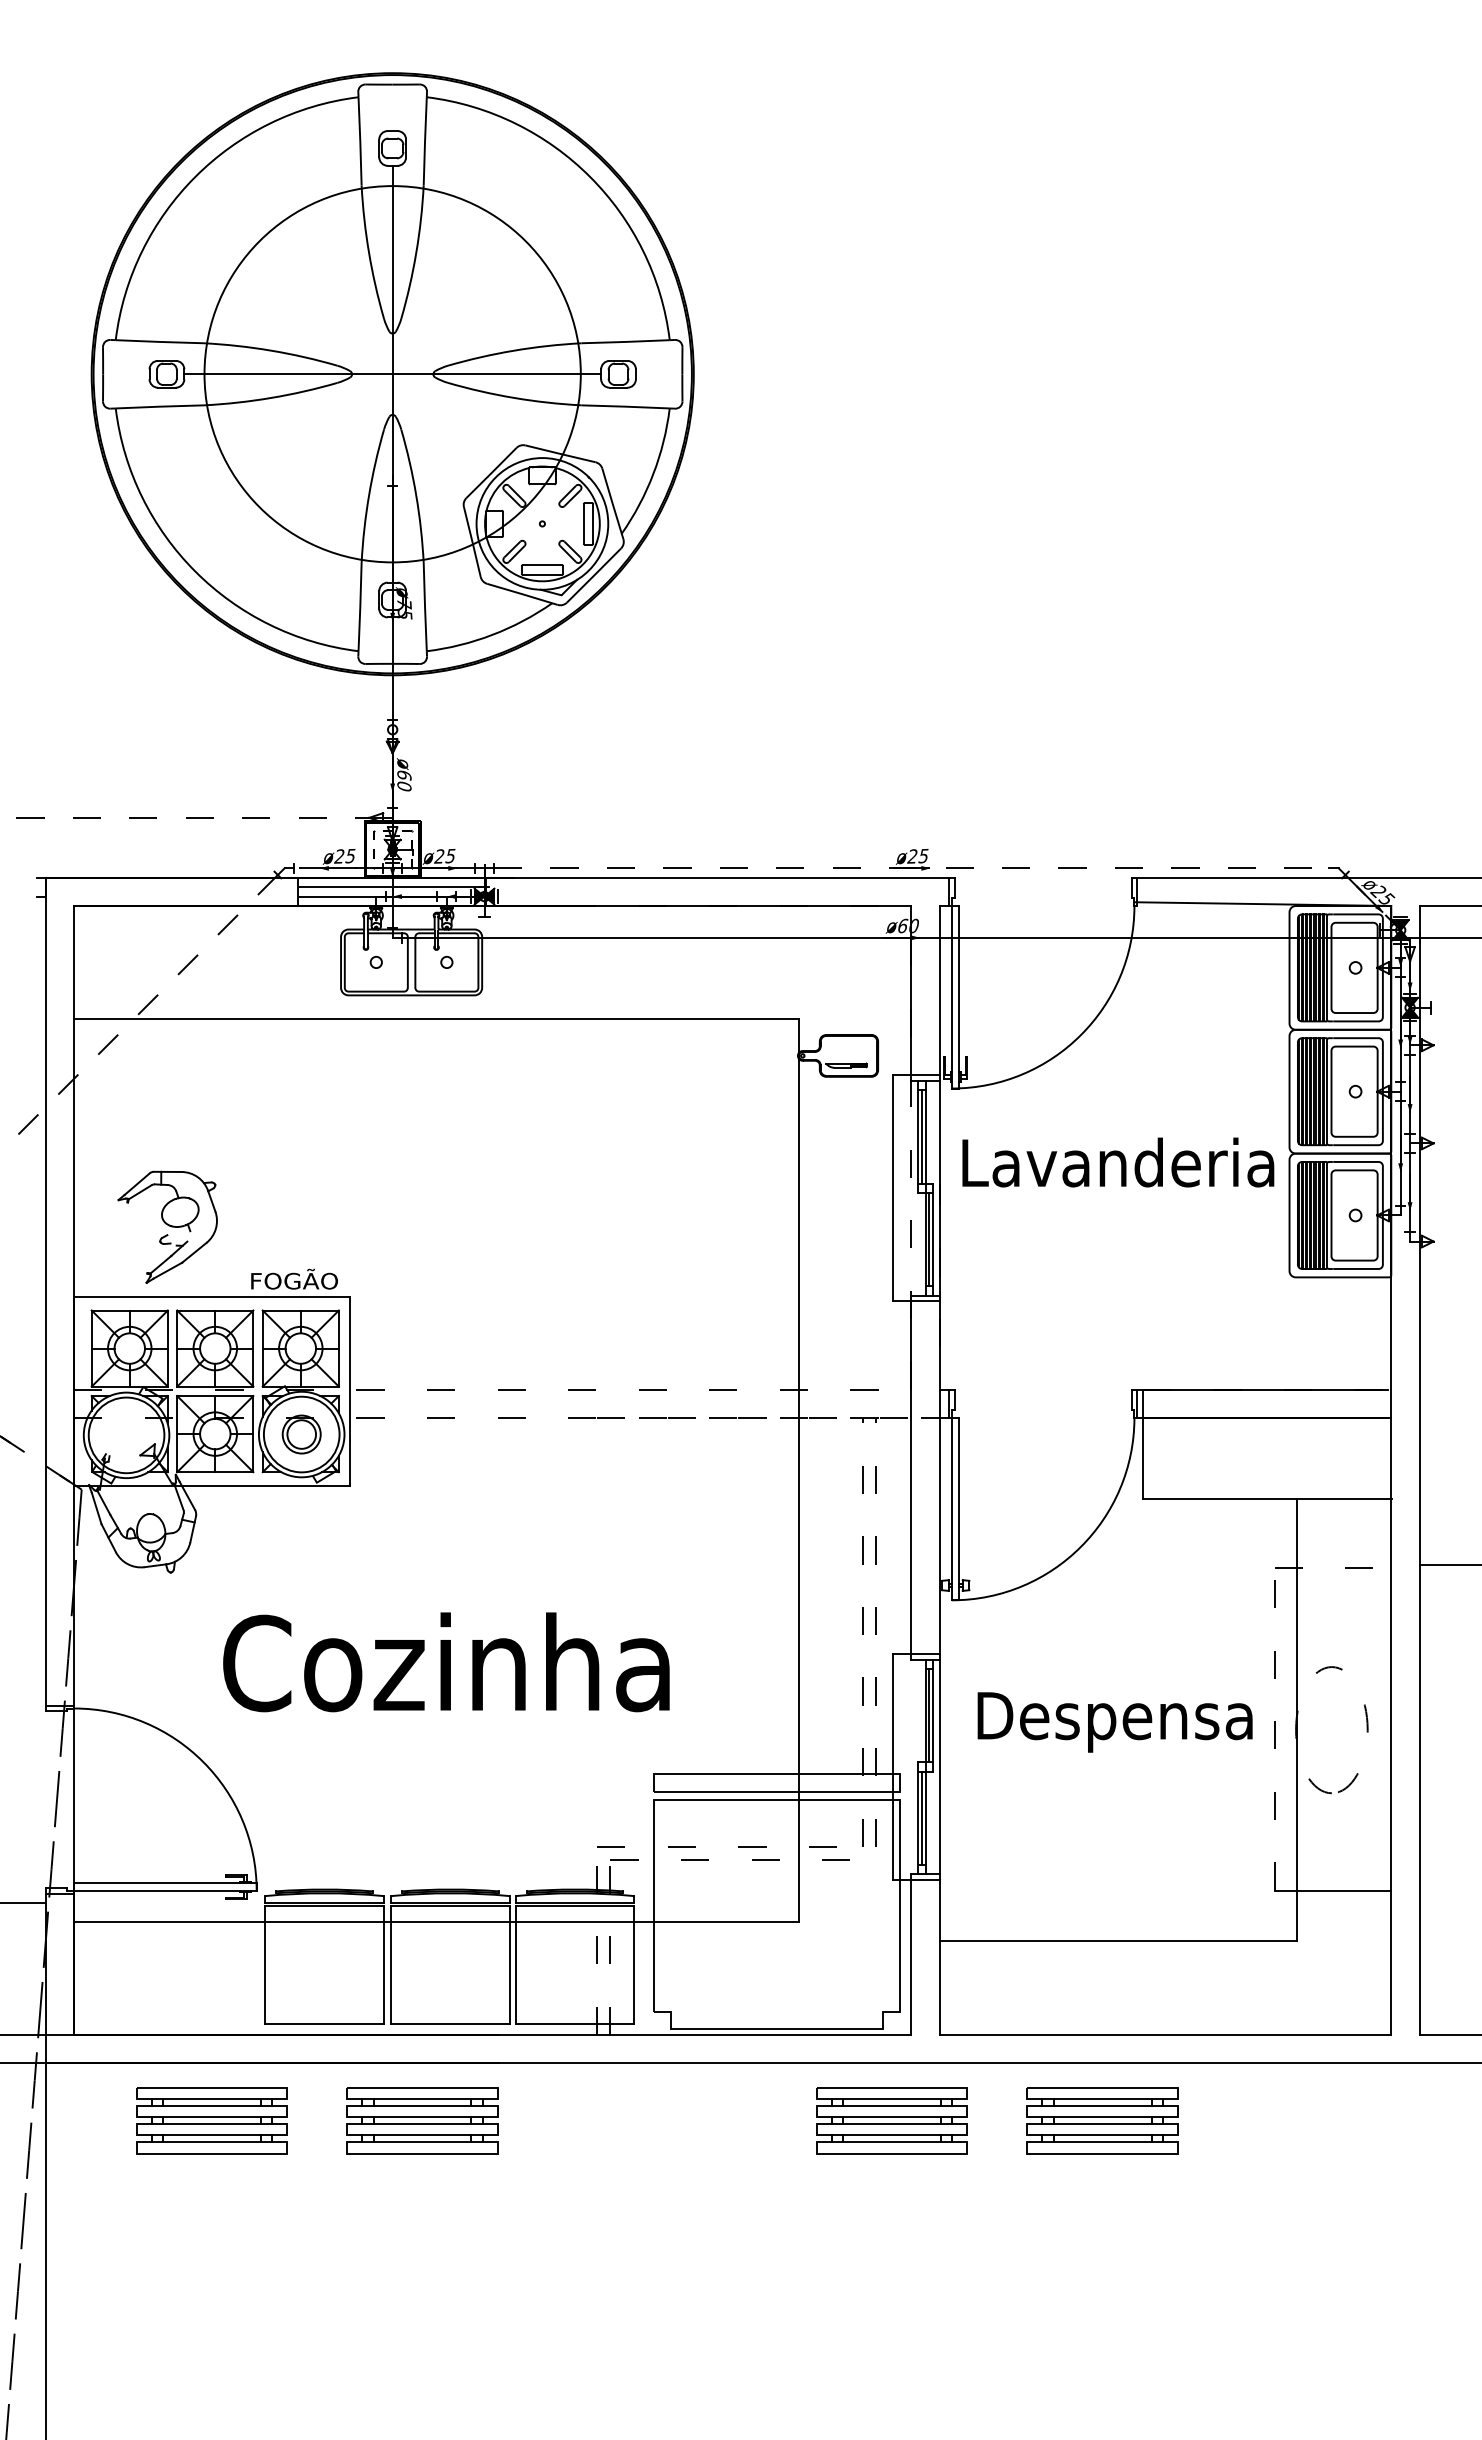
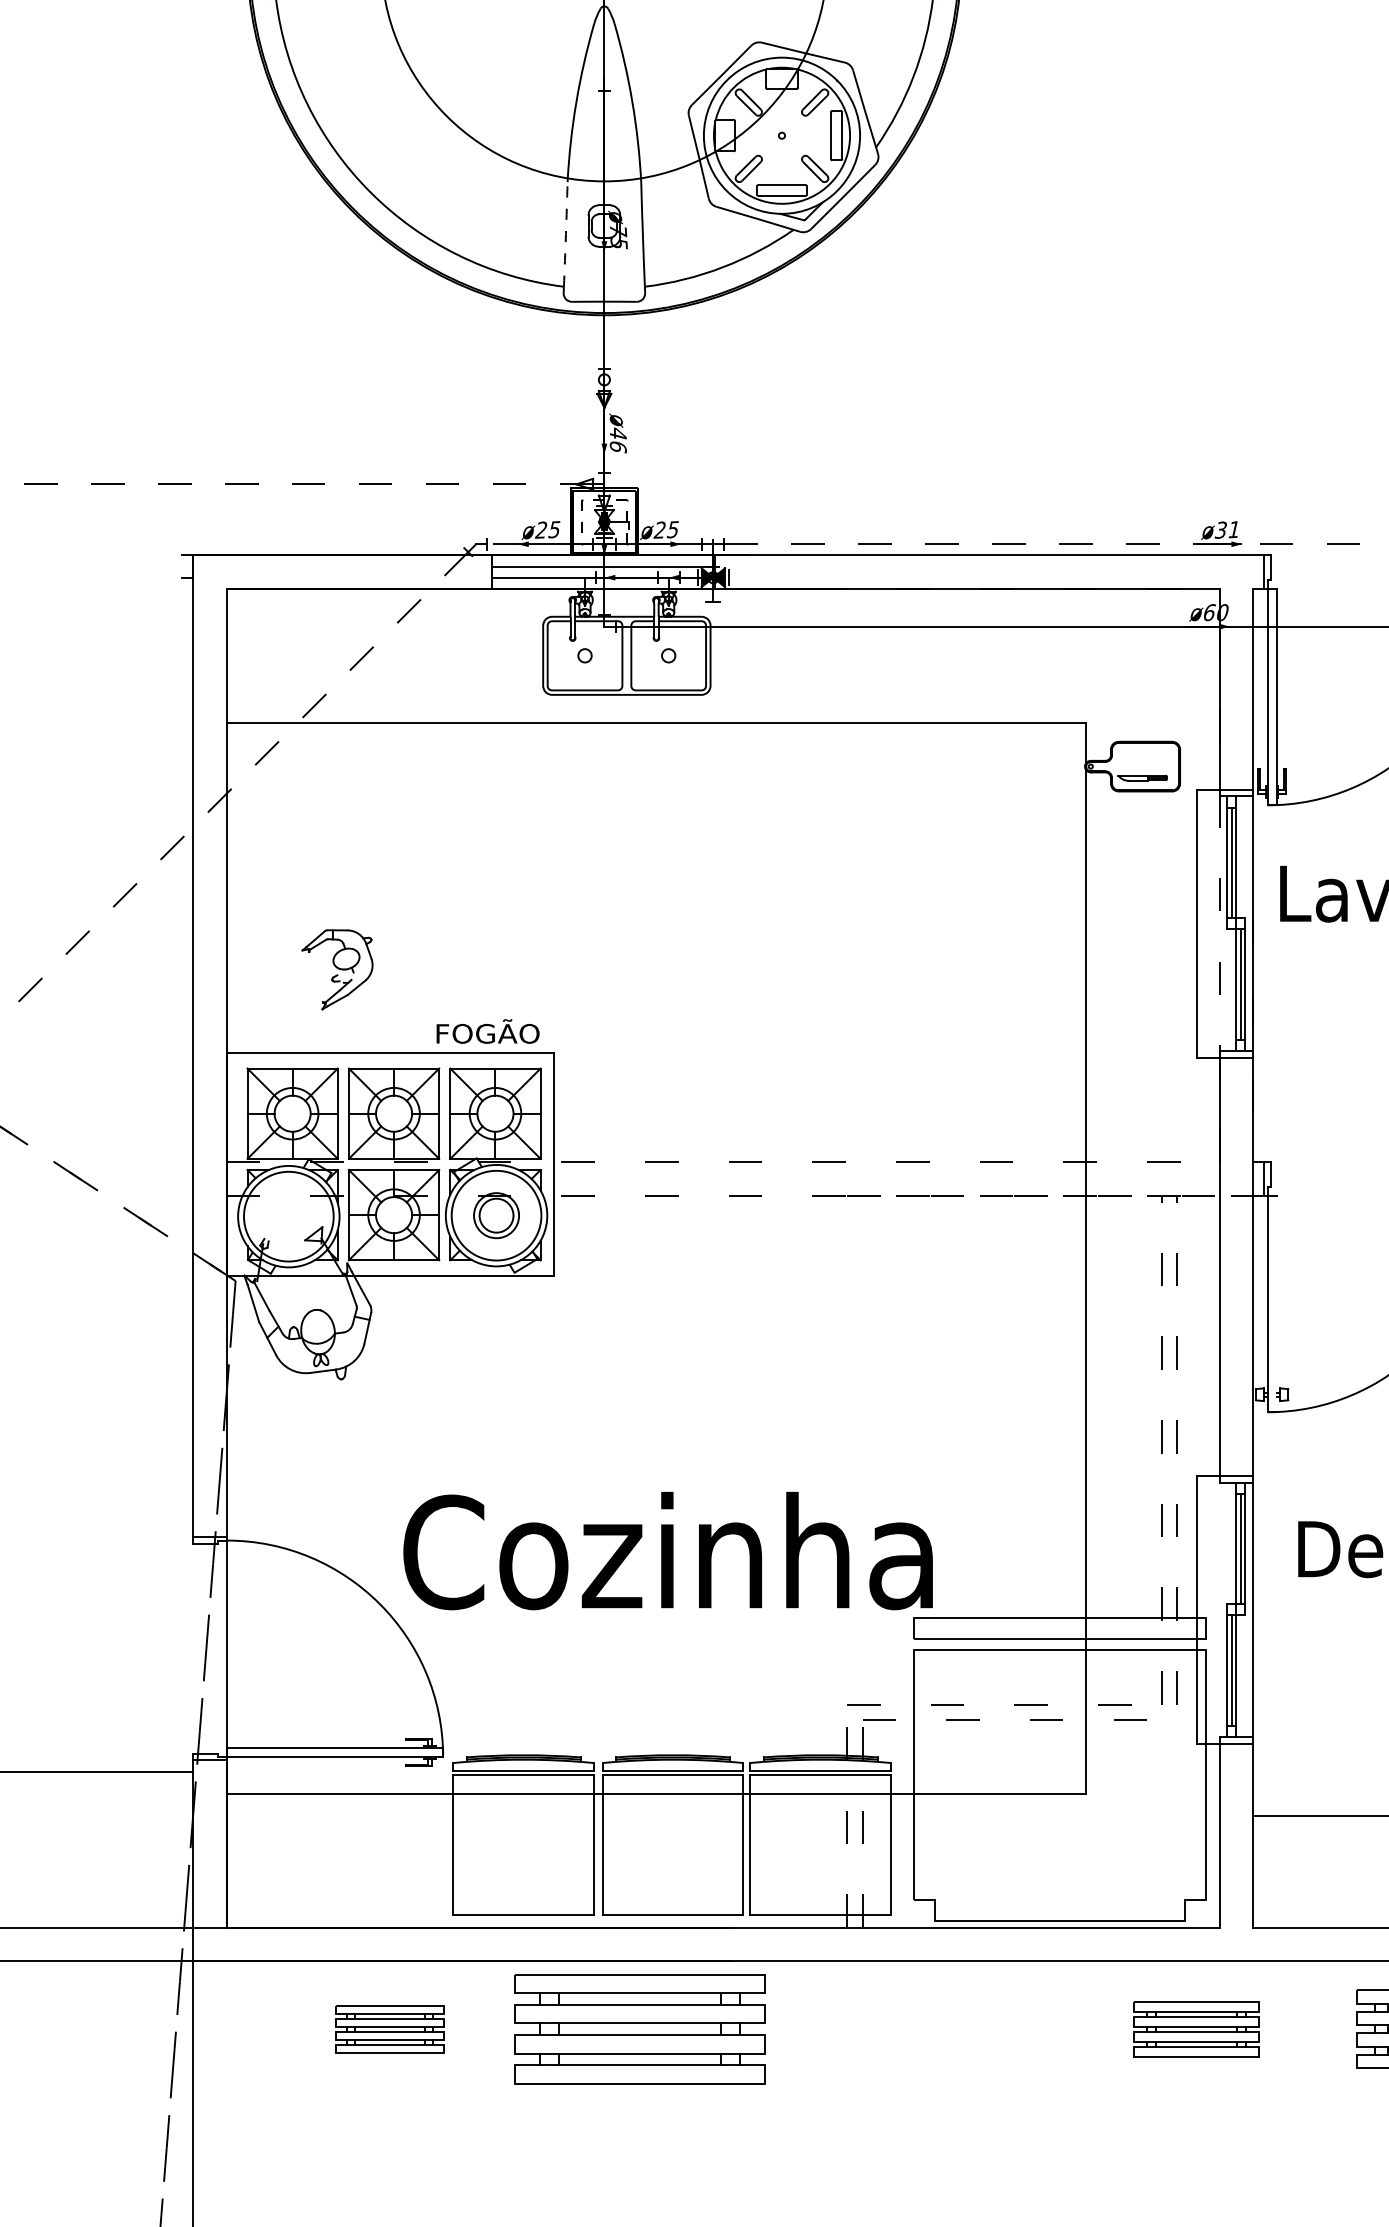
arc: (360, 607) -> (566, 234), solid -> dashed
text: (404, 780) -> (618, 440), ø60 -> ø46
text: (917, 855) -> (1226, 528), ø25 -> ø31
part: (167, 1226) -> (337, 968), size x0.6
line: (959, 1508) -> (1276, 1303), removed
text: (446, 1662) -> (668, 1551), moved
part: (211, 2120) -> (389, 2029), size x0.6
part: (422, 2120) -> (639, 2029), size x1.4
part: (891, 2120) -> (1195, 2029), size x0.7

